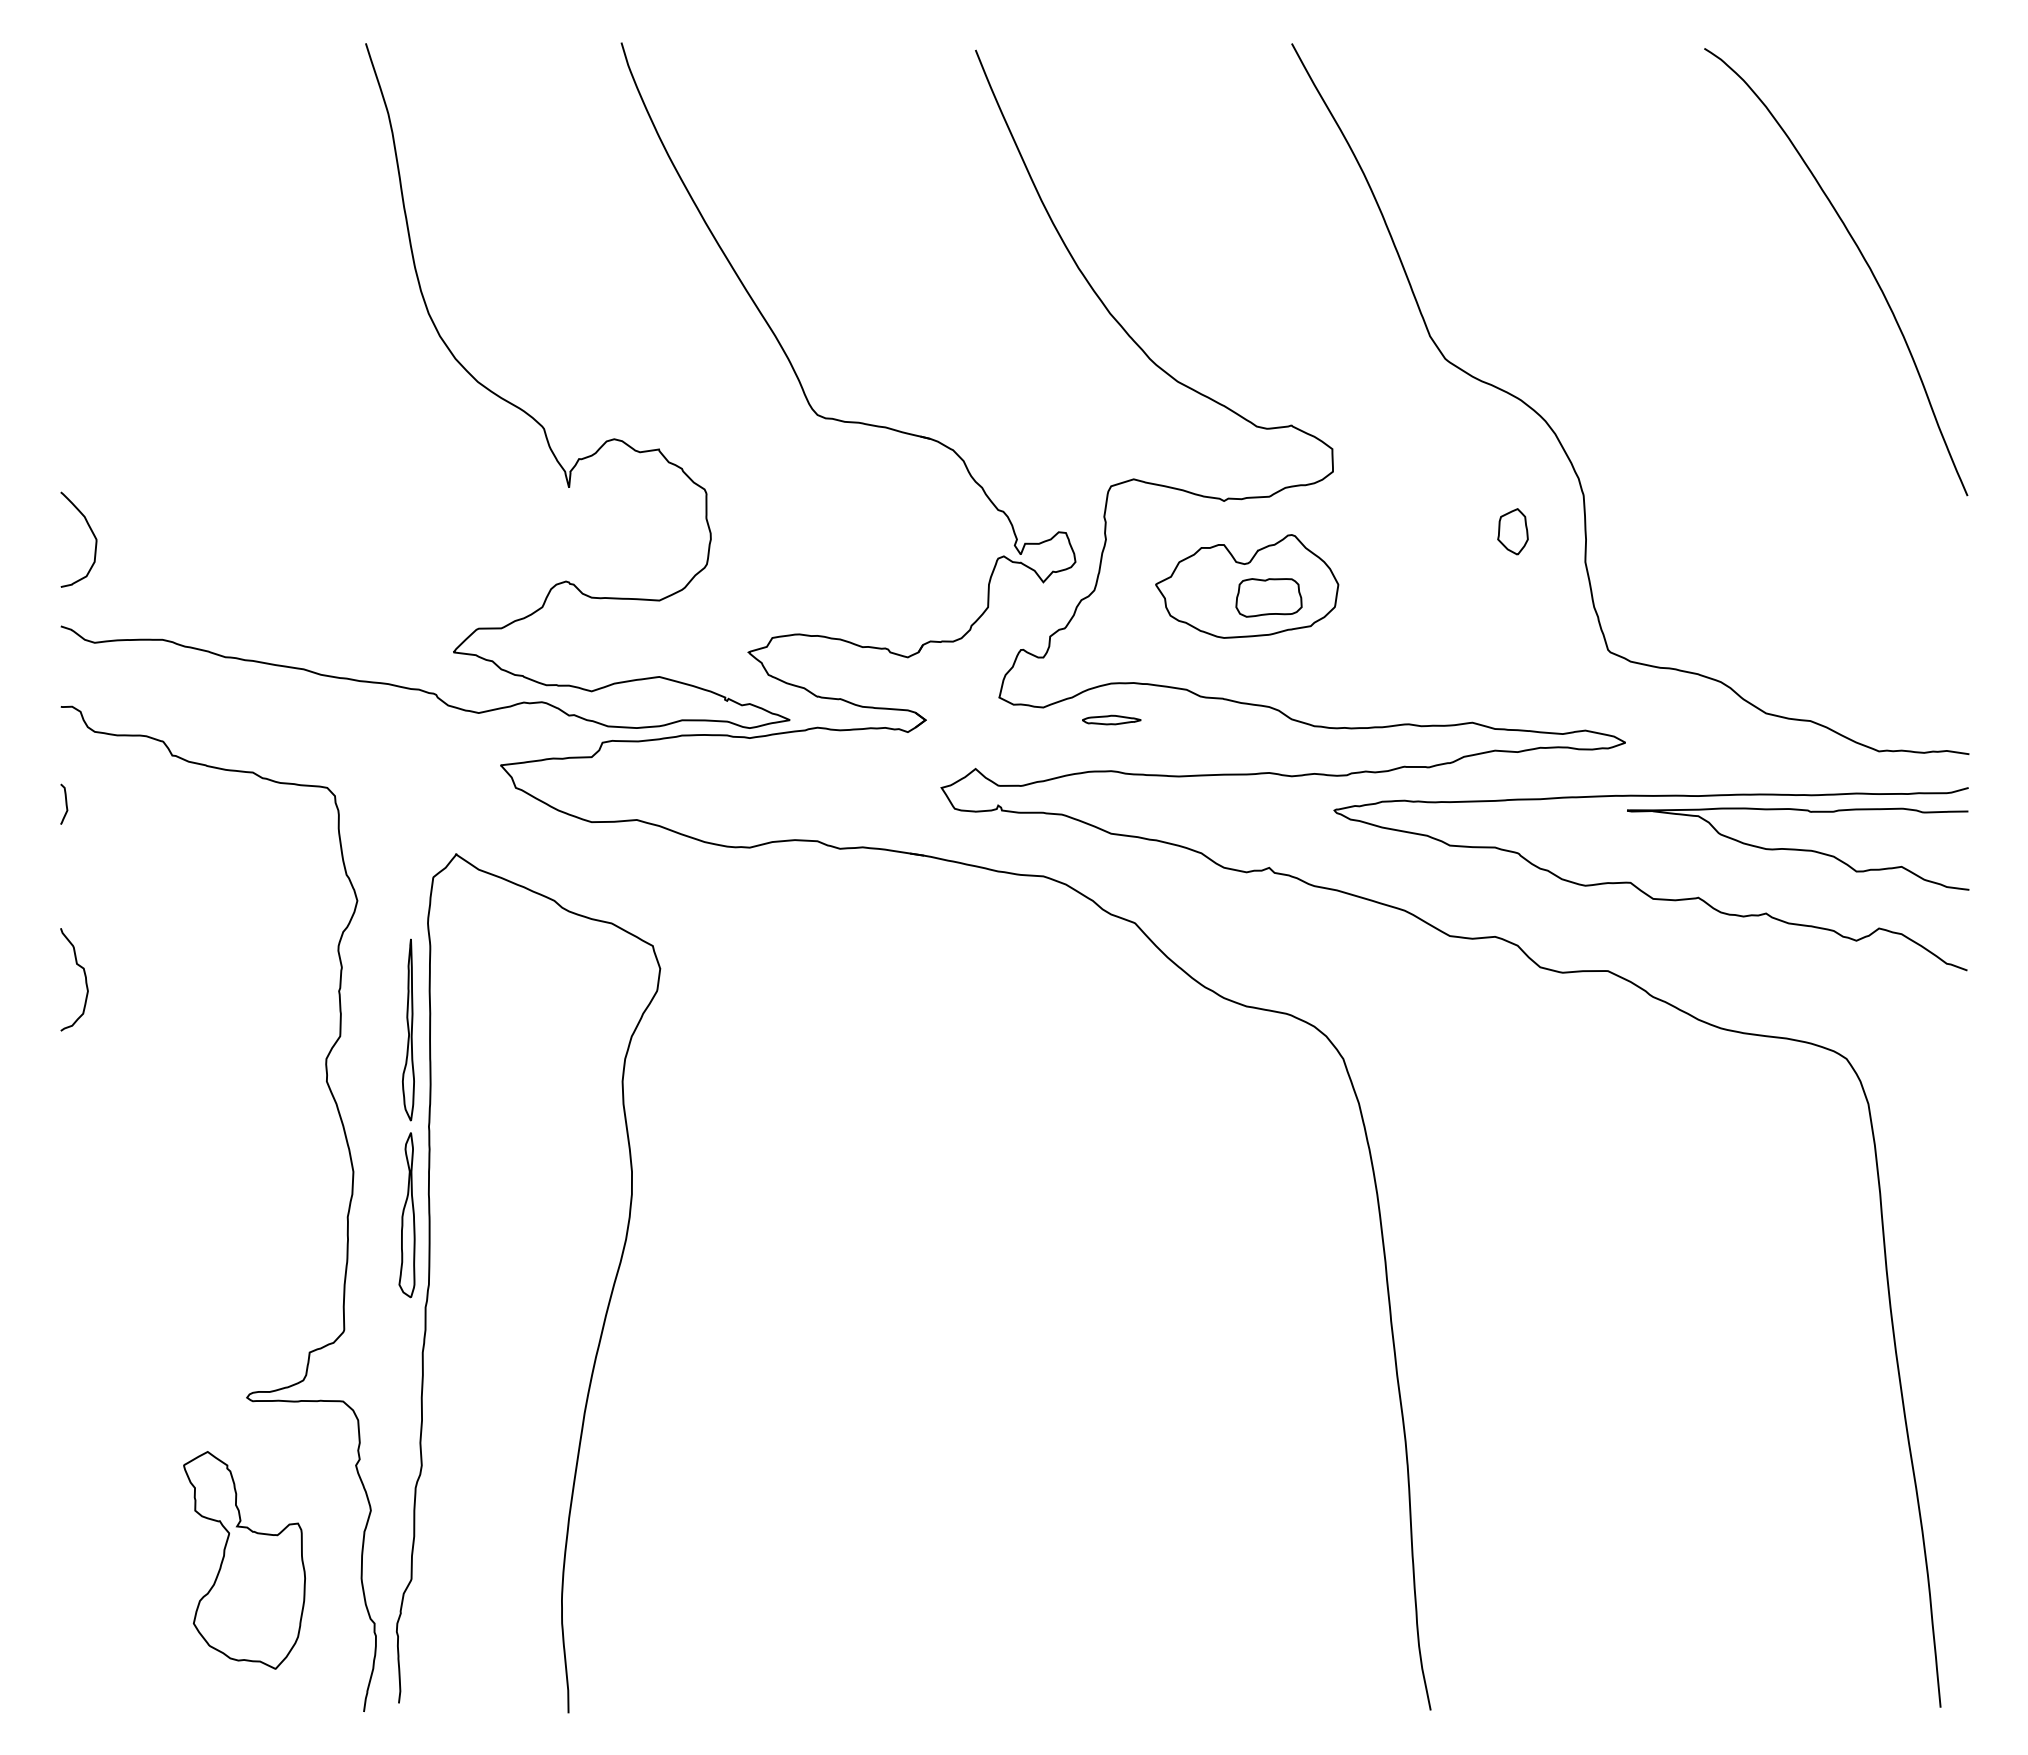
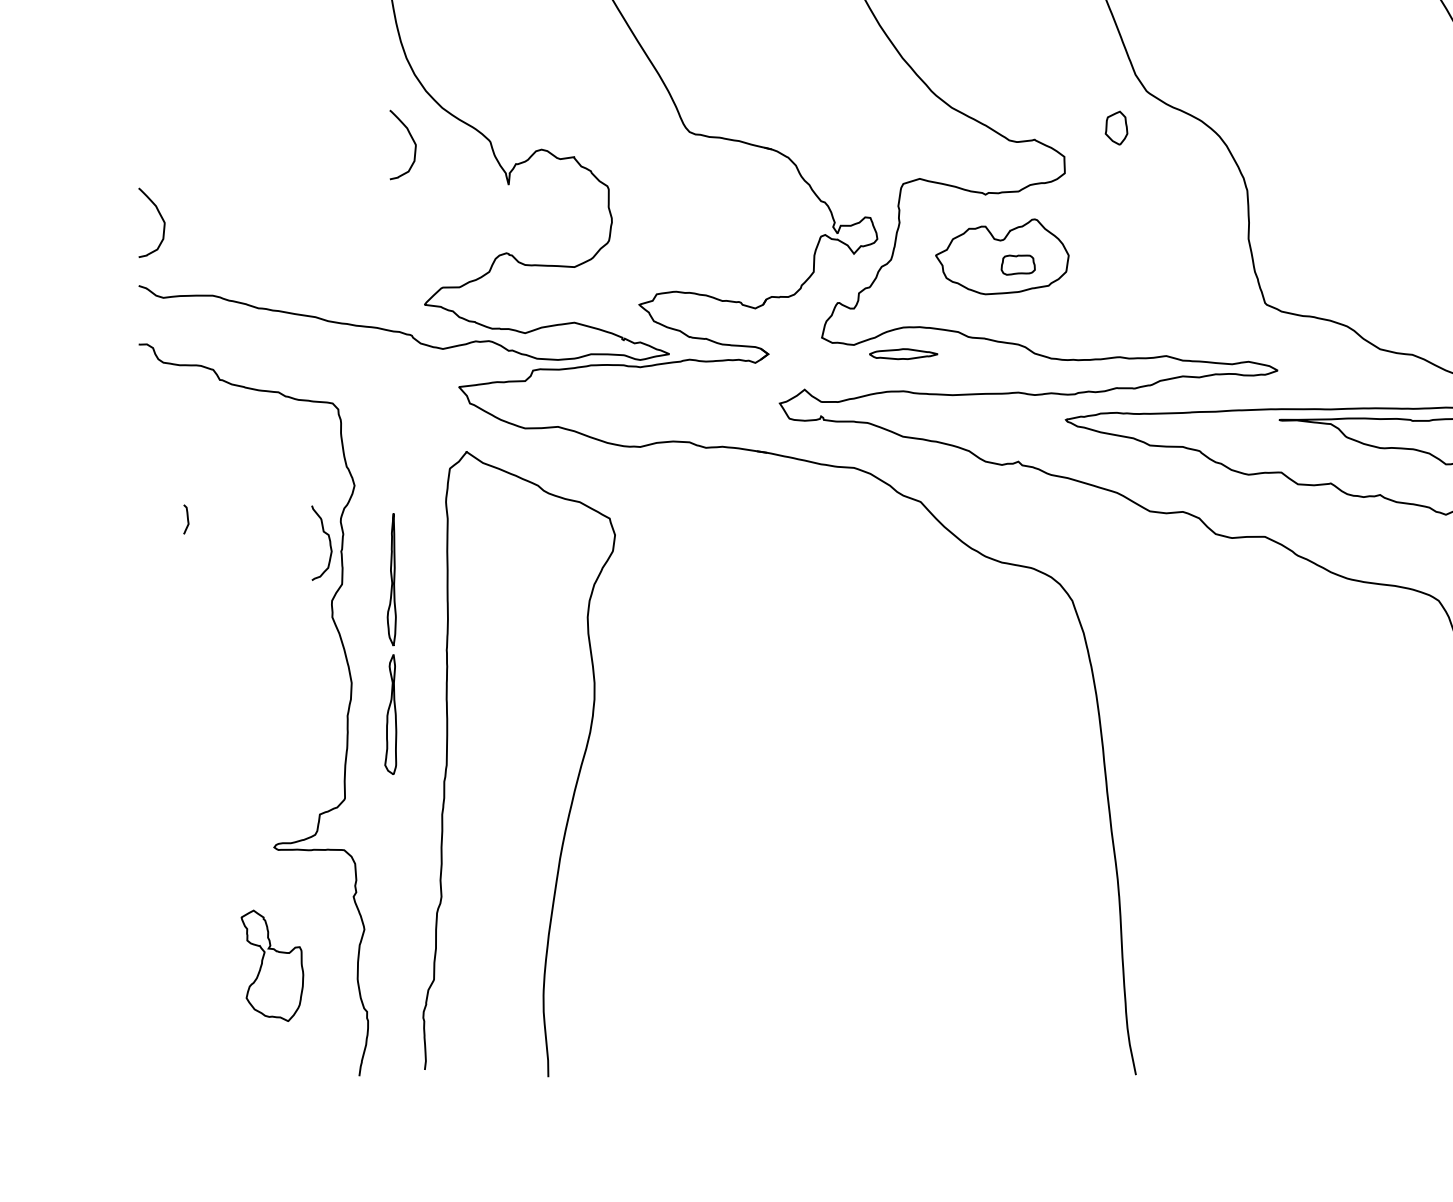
curve: (436, 425) -> (412, 139), added
part: (1512, 531) -> (1116, 128), moved
part: (1268, 597) -> (1017, 264), size x0.7
part: (1111, 719) -> (903, 353), size x1.6
curve: (65, 803) -> (187, 518), moved
curve: (84, 976) -> (329, 540), moved
curve: (606, 1308) -> (576, 782), moved
part: (244, 1560) -> (272, 965), size x0.7

